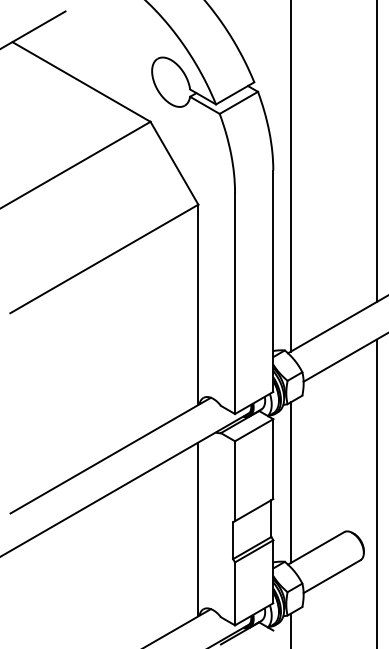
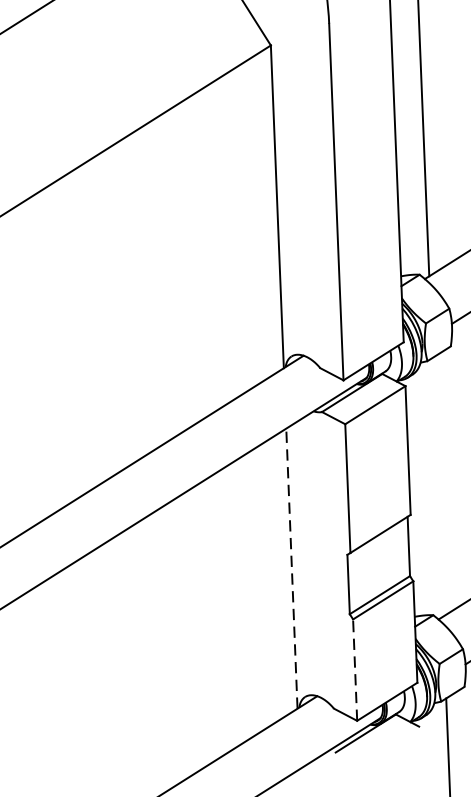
line: (290, 482) -> (437, 487), removed
line: (198, 529) -> (292, 568), solid -> dashed
line: (235, 593) -> (355, 669), solid -> dashed

